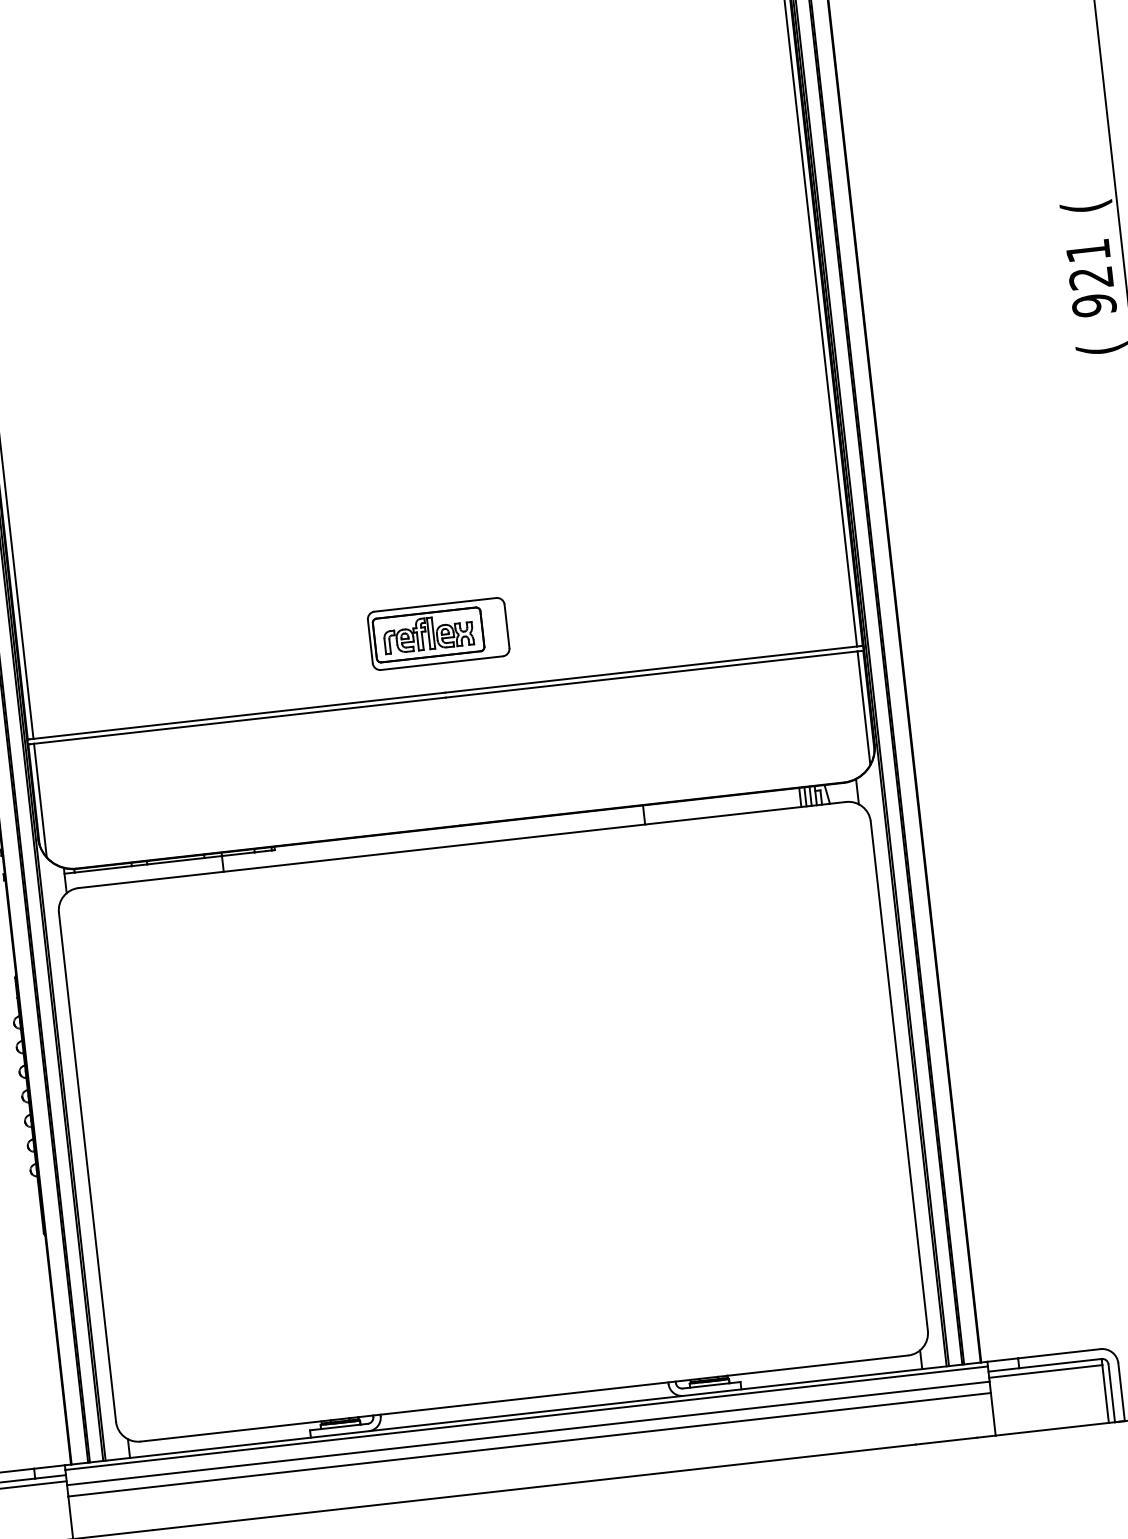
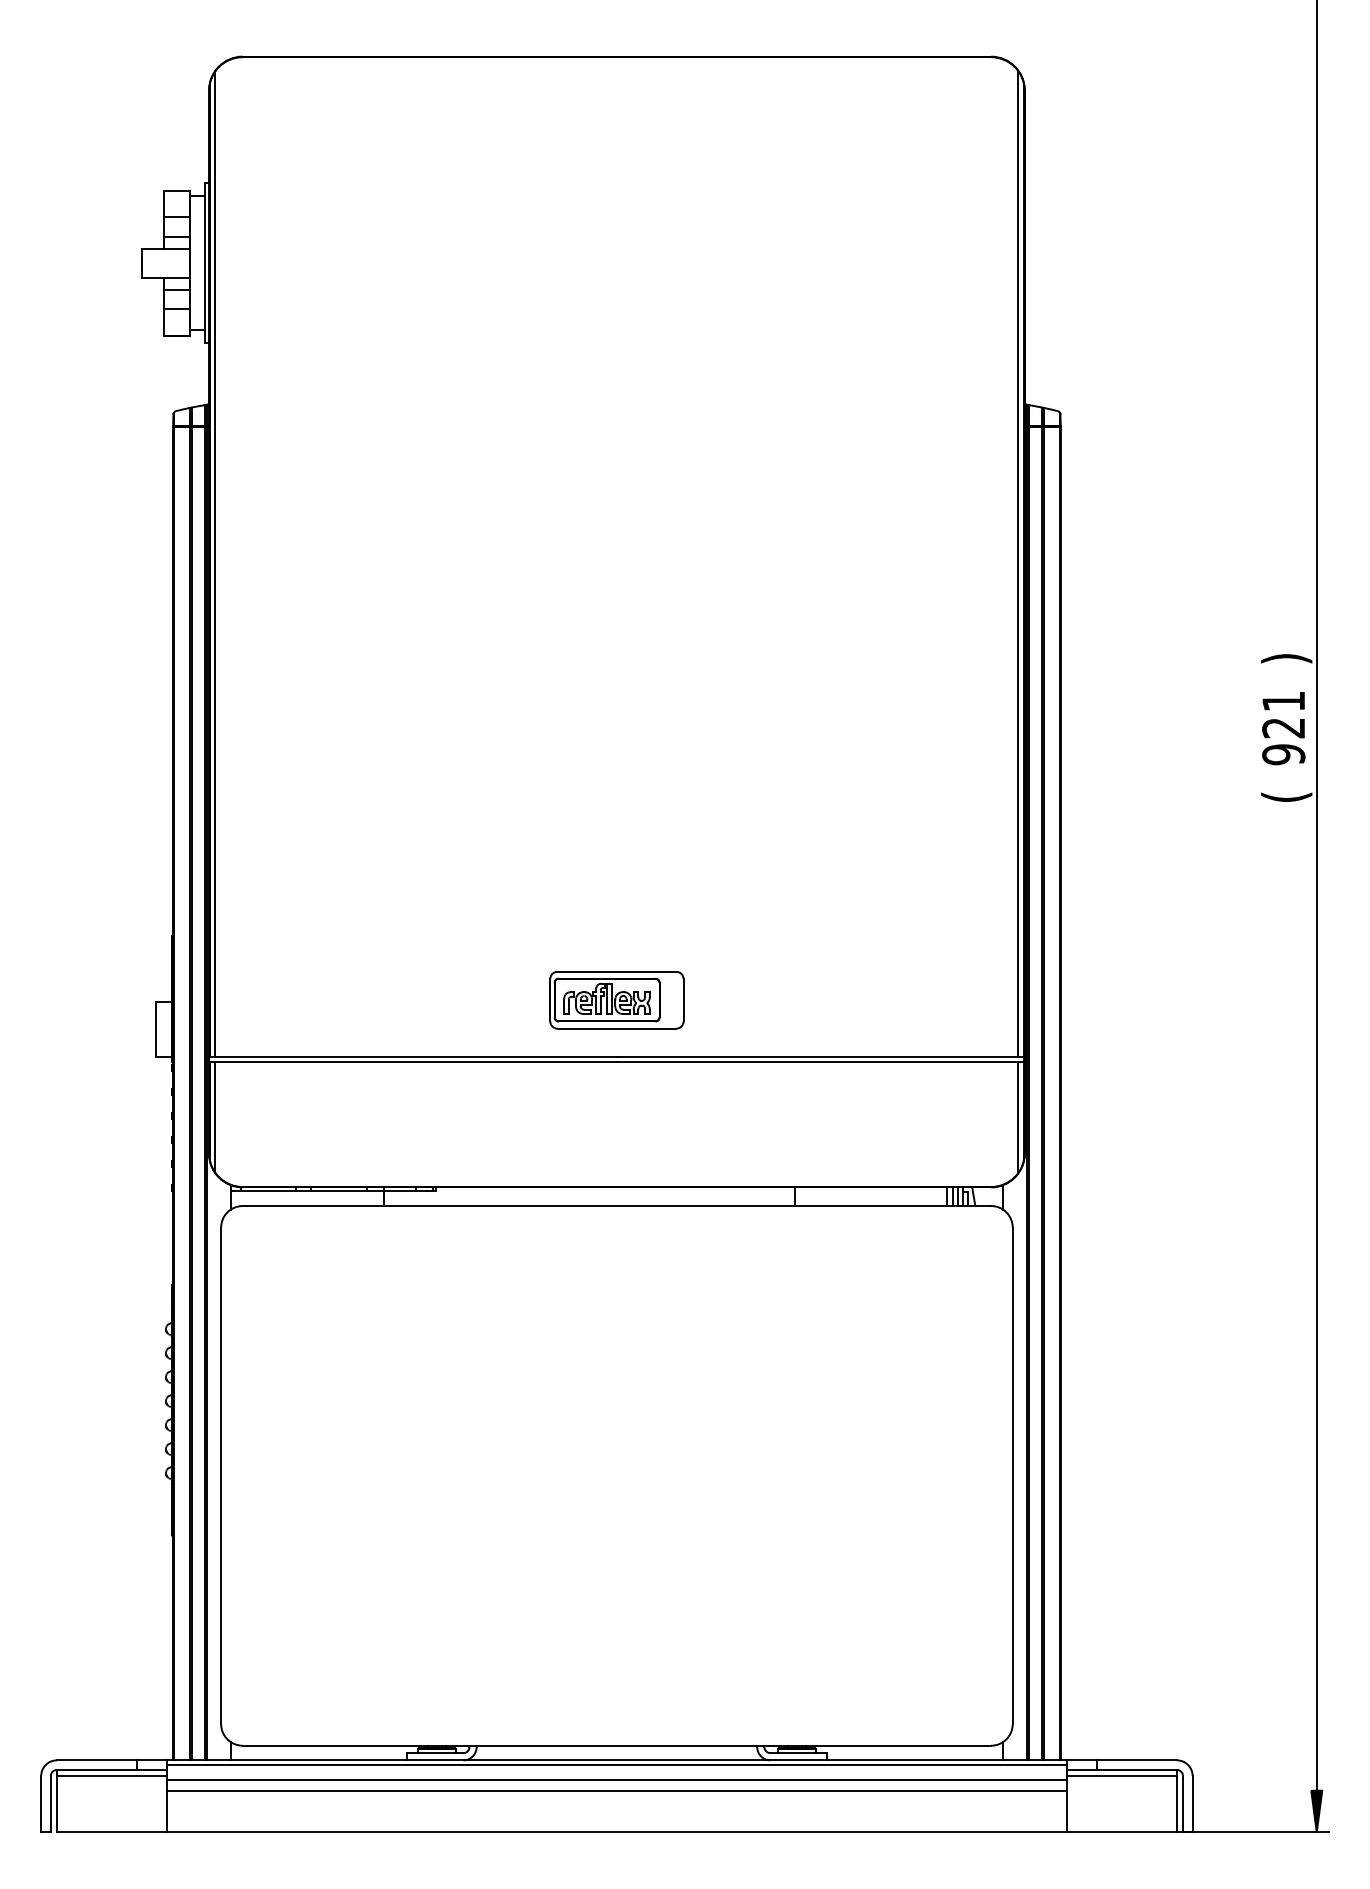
text: (1086, 206) -> (1286, 658), ( -> )

